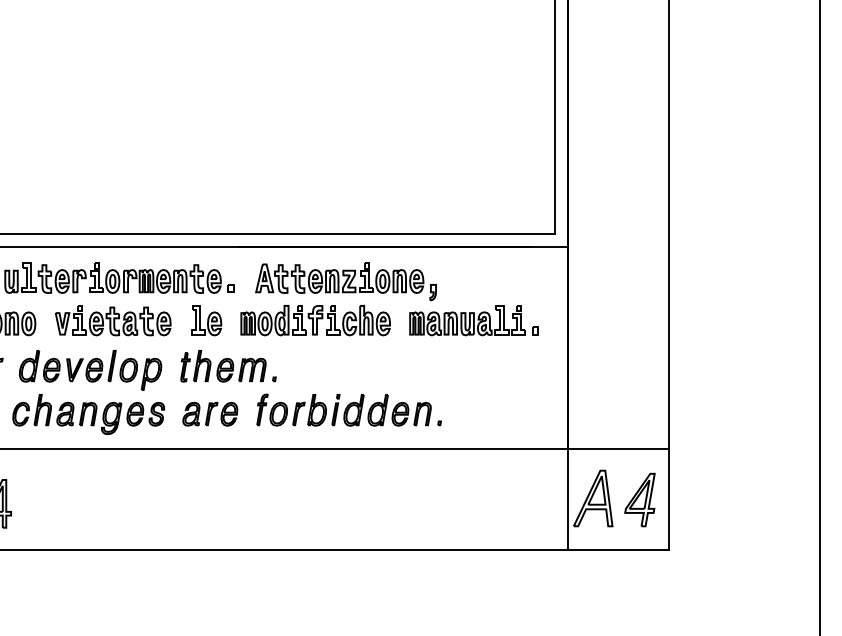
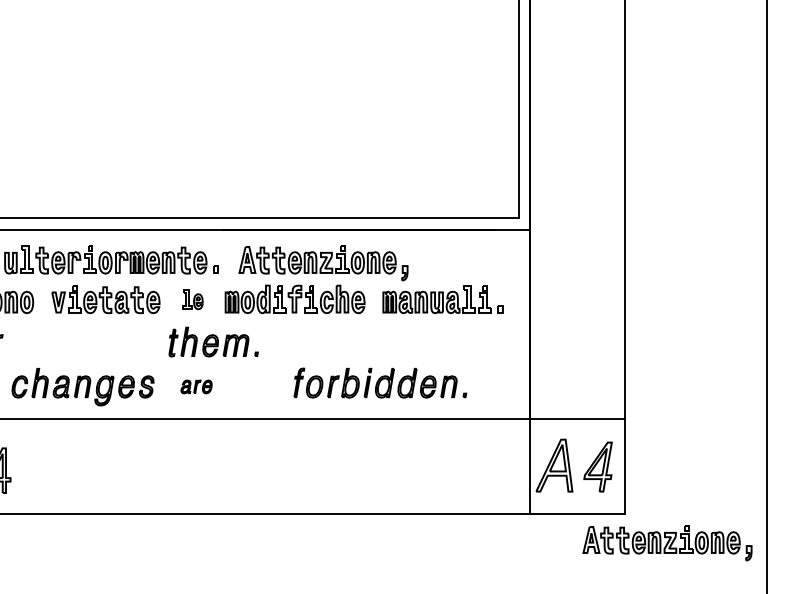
part: (205, 320) -> (192, 299), size x0.7
part: (90, 369) -> (84, 345), removed
part: (349, 409) -> (380, 382), moved
part: (210, 413) -> (196, 386), size x0.6
part: (714, 581) -> (667, 543), added

